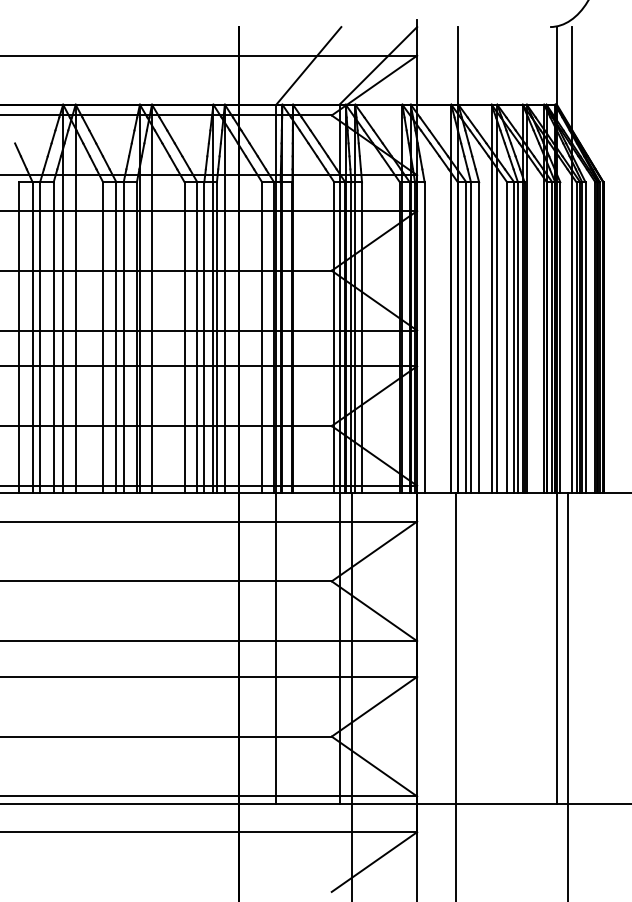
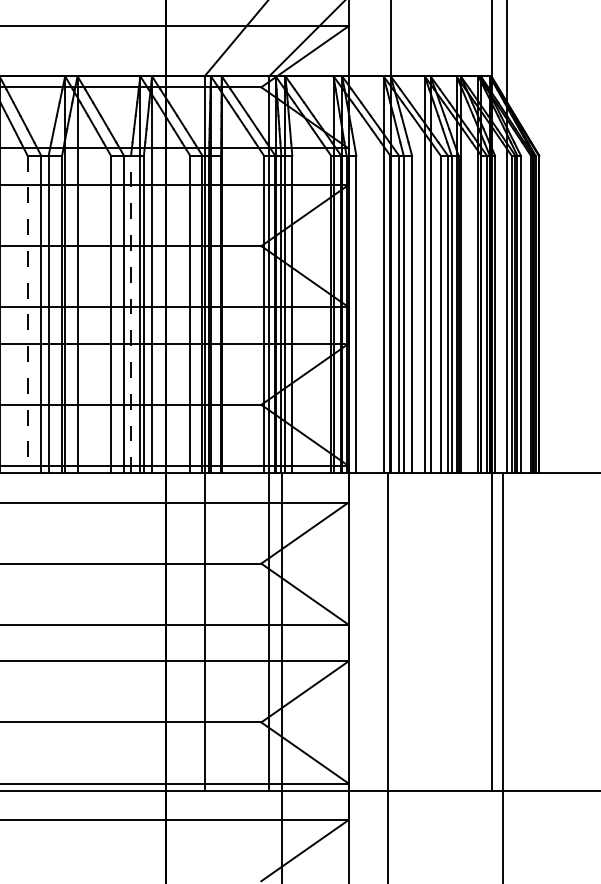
line: (204, 337) -> (131, 314), solid -> dashed
line: (103, 338) -> (27, 315), solid -> dashed

